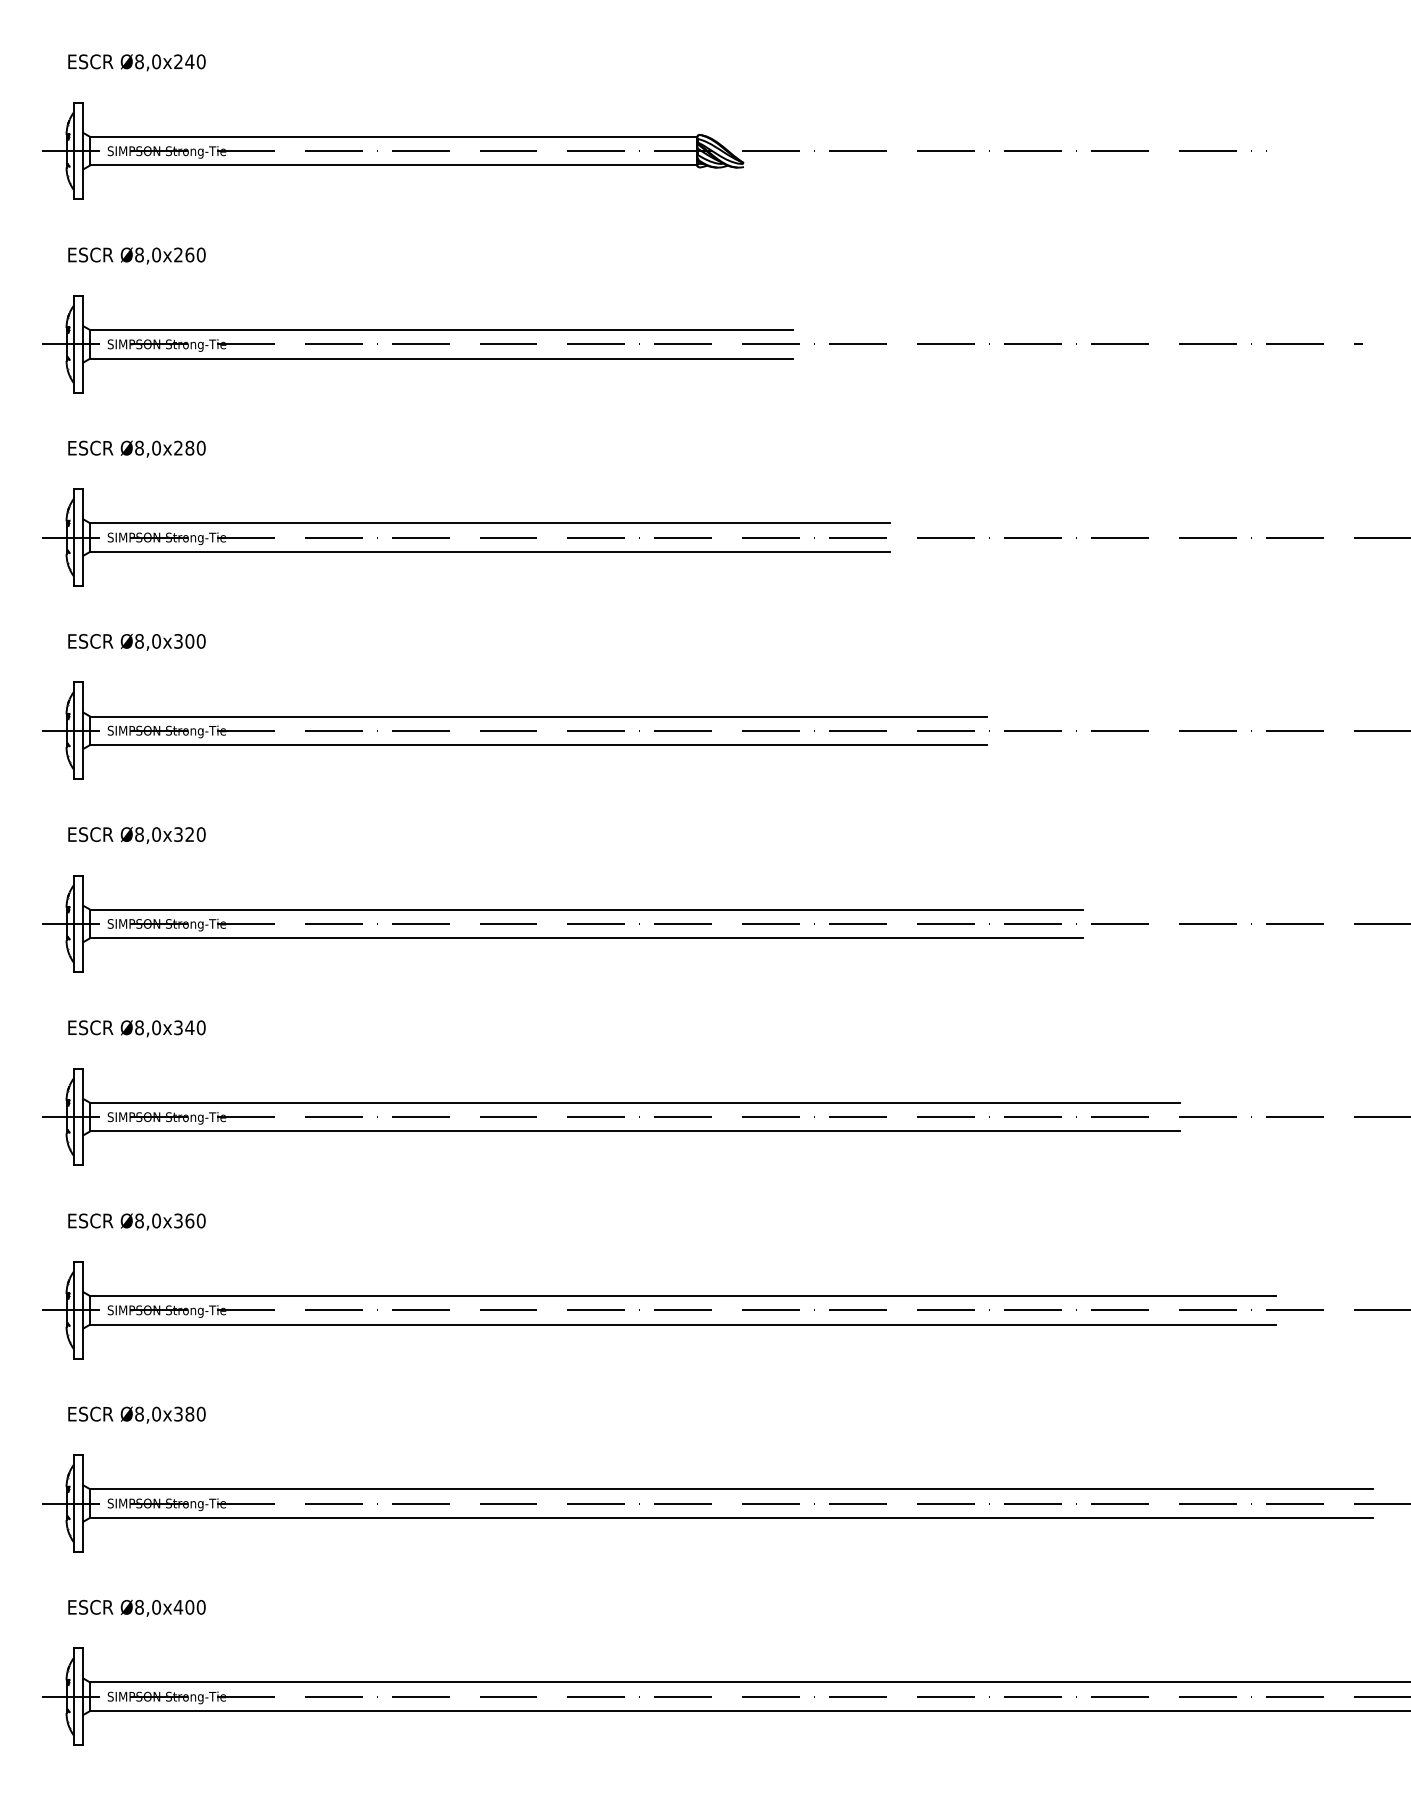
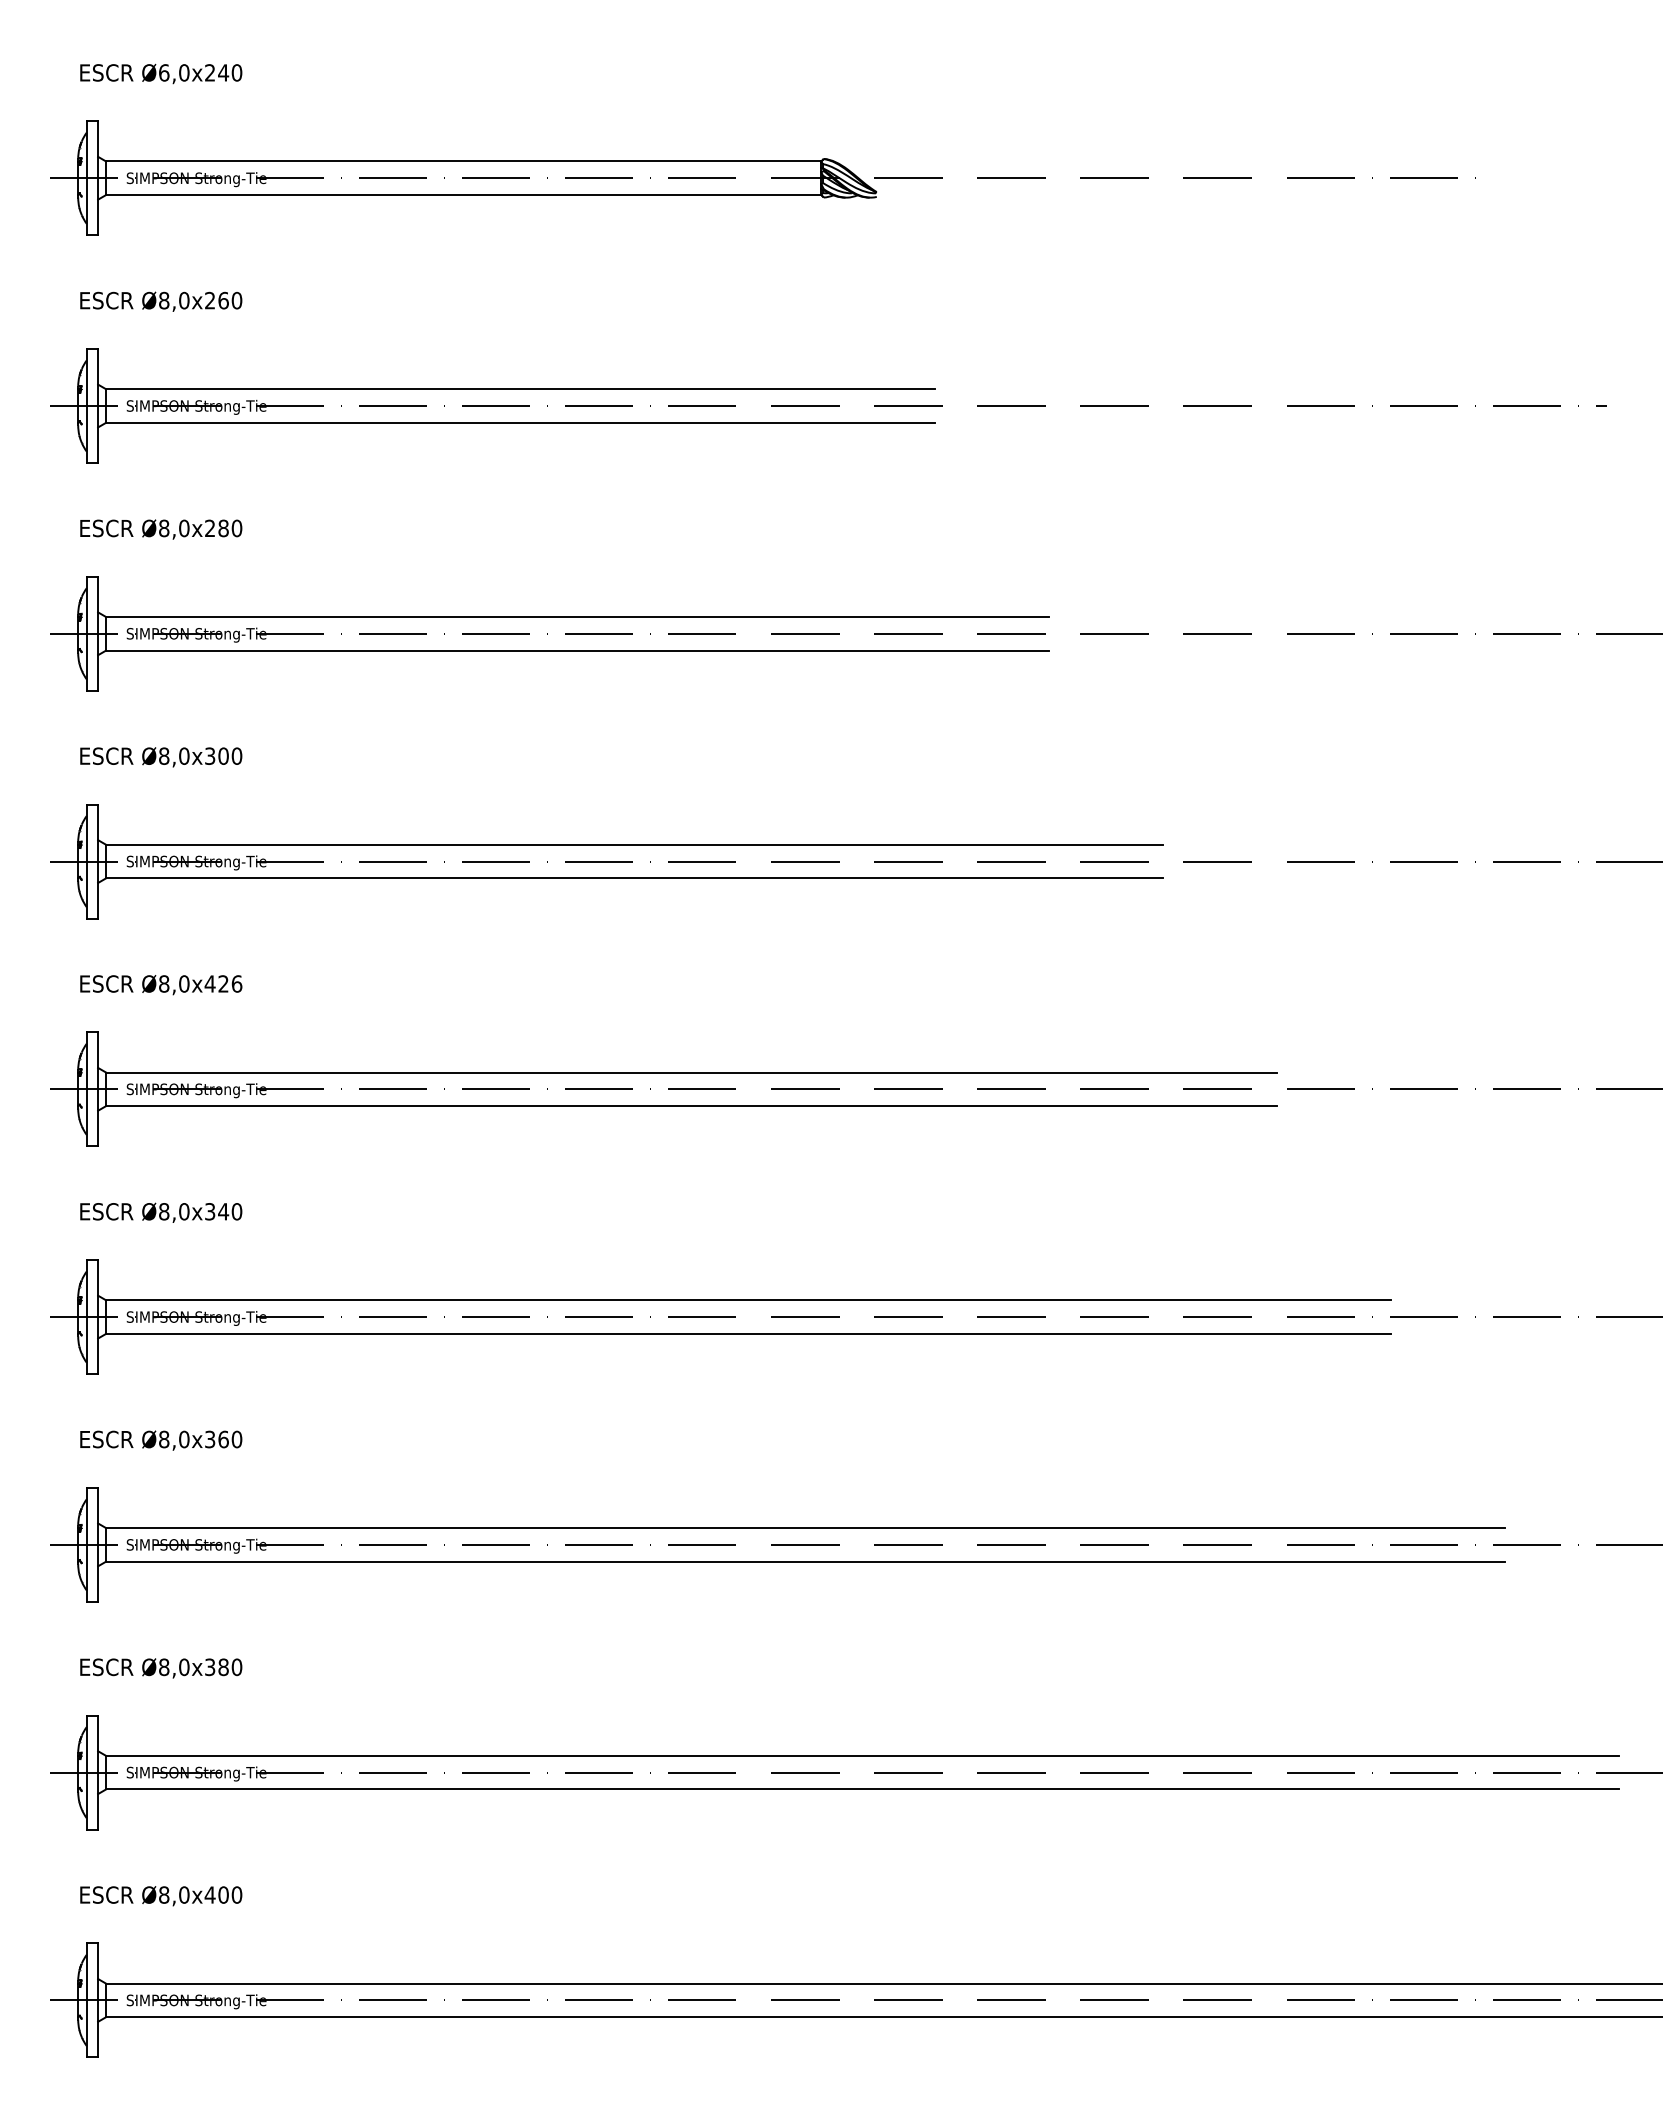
text: (139, 61) -> (164, 72), Ø8,0x240 -> Ø6,0x240
text: (189, 834) -> (223, 983), Ø8,0x320 -> Ø8,0x426

